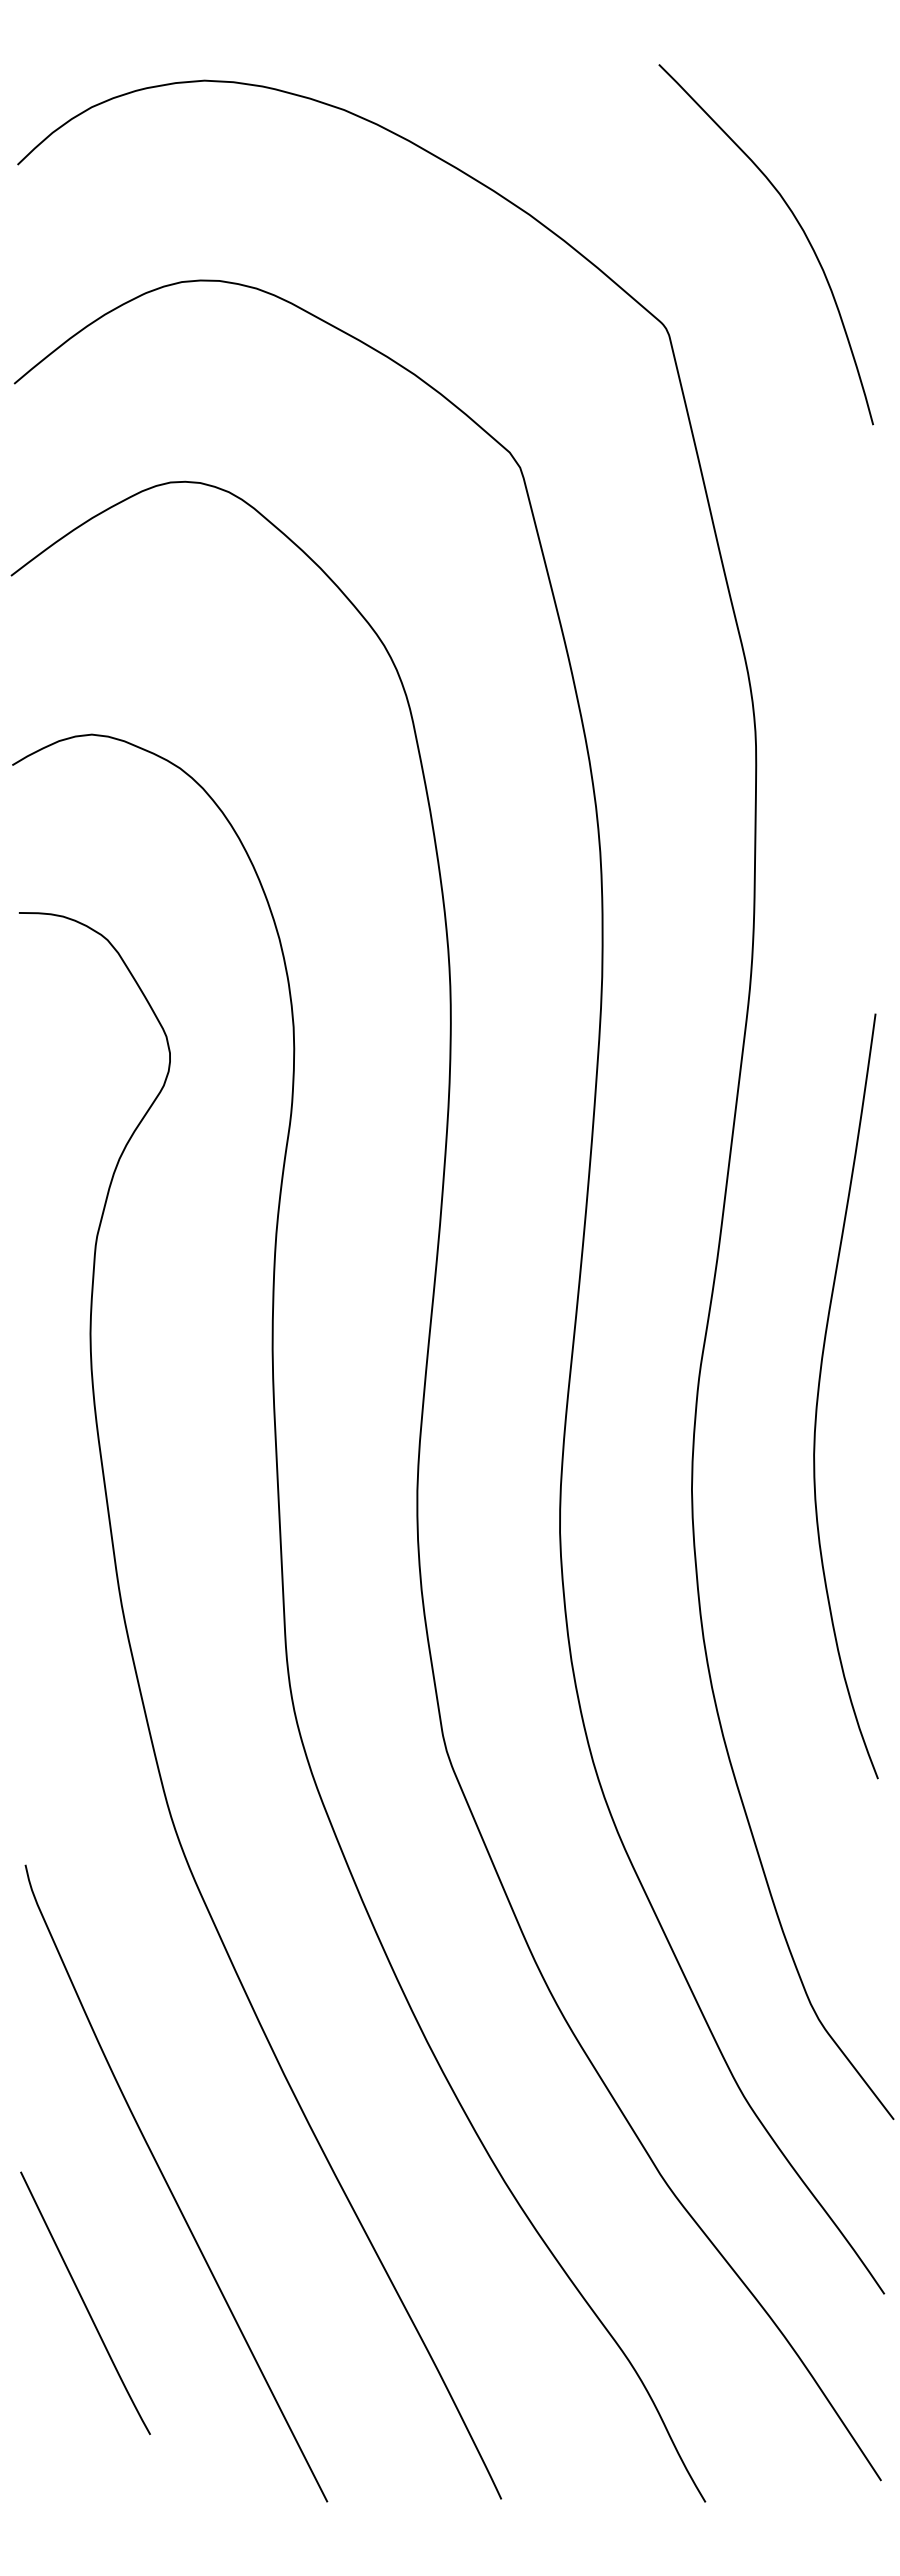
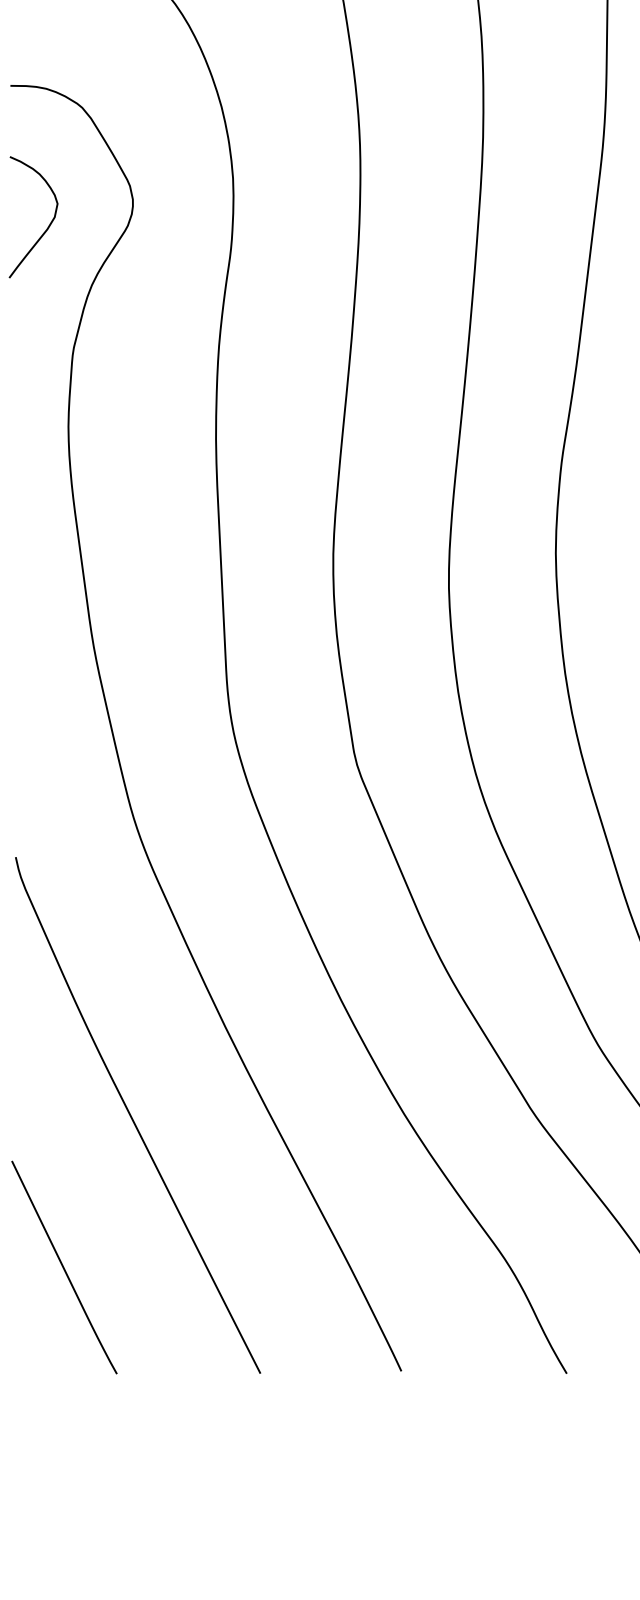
curve: (66, 1084) -> (49, 224), added
curve: (84, 2302) -> (63, 1266), moved

